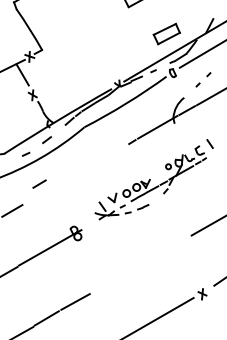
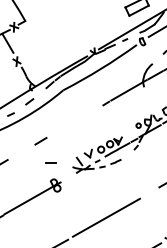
line: (39, 183) -> (40, 140), moved
line: (70, 207) -> (50, 162), added
line: (132, 269) -> (106, 217), added

